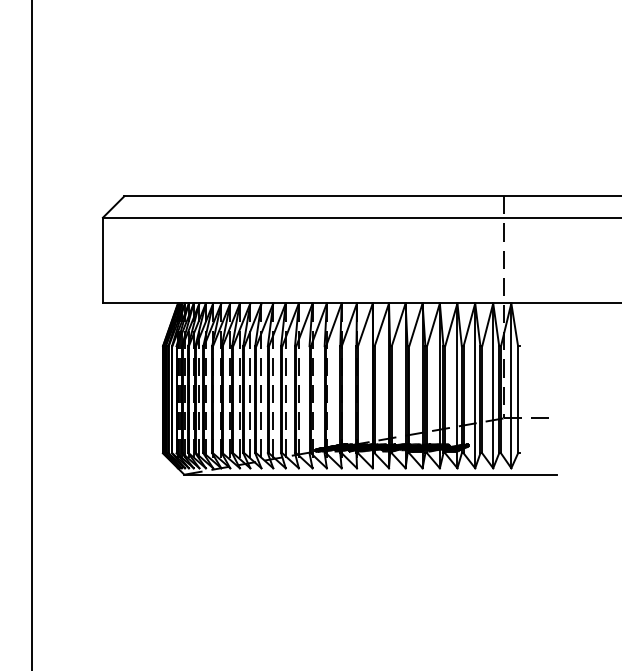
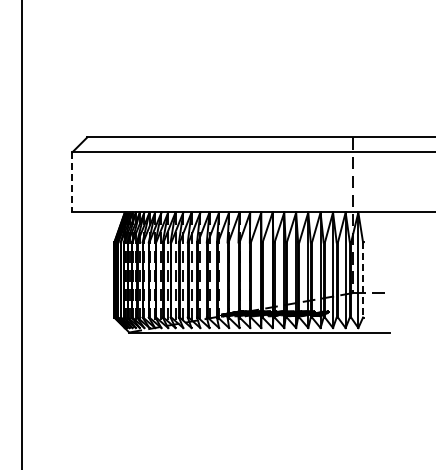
line: (103, 260) -> (72, 182), solid -> dashed
line: (518, 400) -> (363, 280), solid -> dashed

